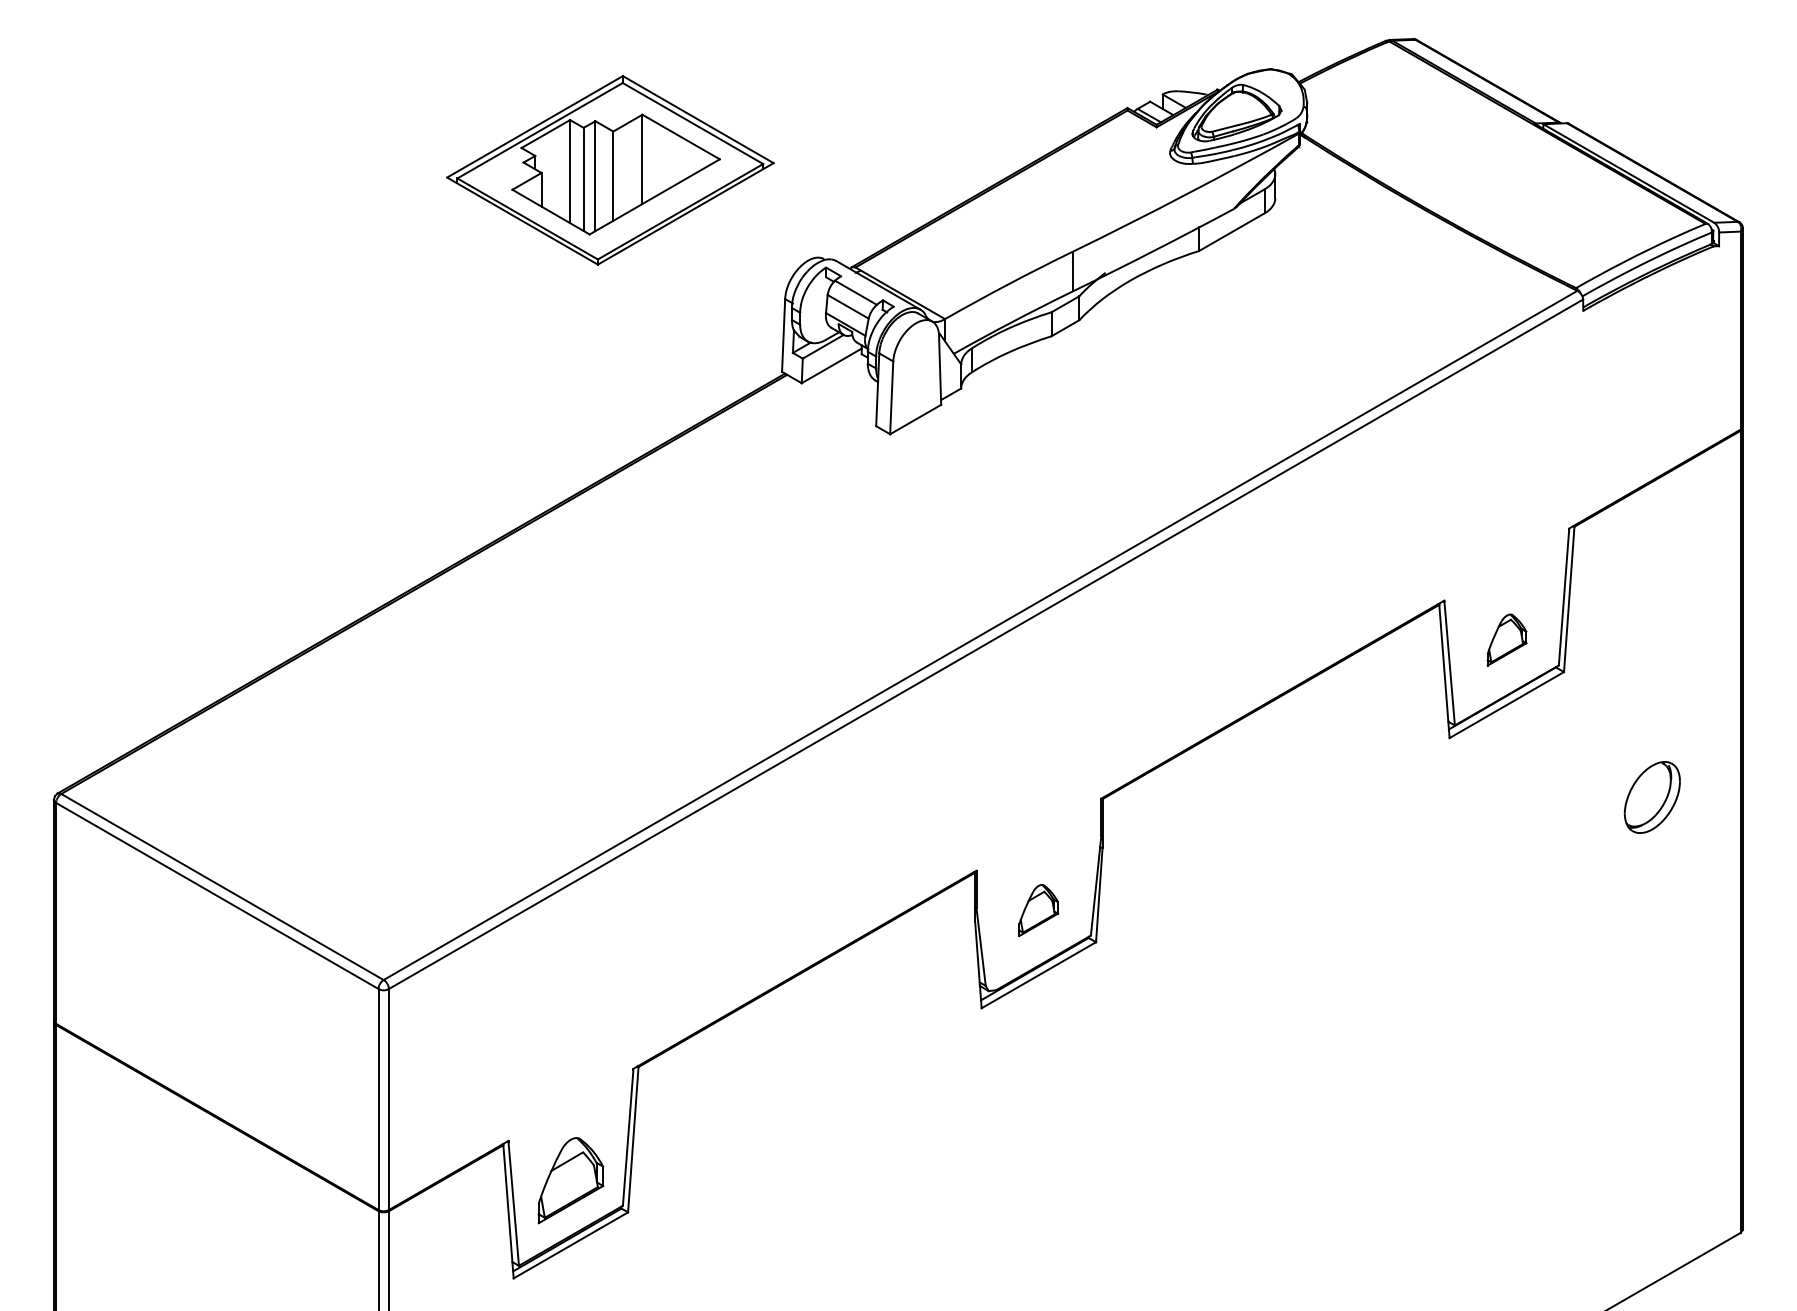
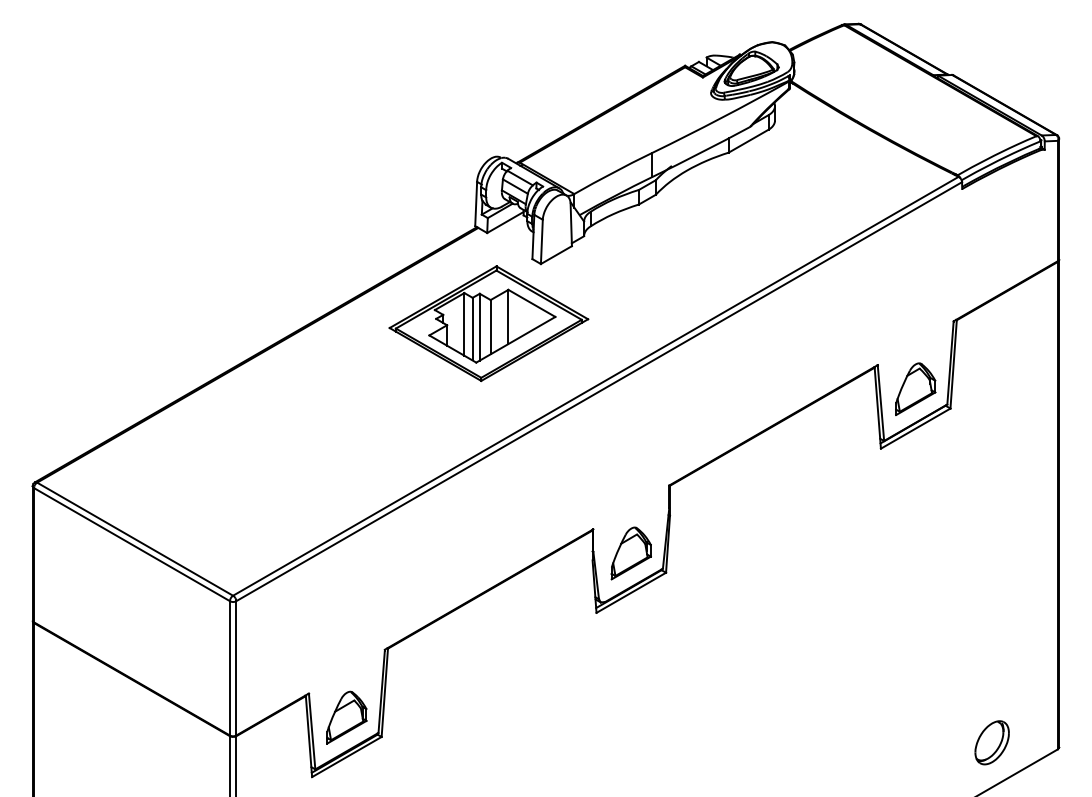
part: (609, 170) -> (488, 323), moved
part: (1506, 639) -> (915, 388), size x1.67
part: (1651, 797) -> (991, 742), moved
part: (1037, 910) -> (630, 553), size x1.67

